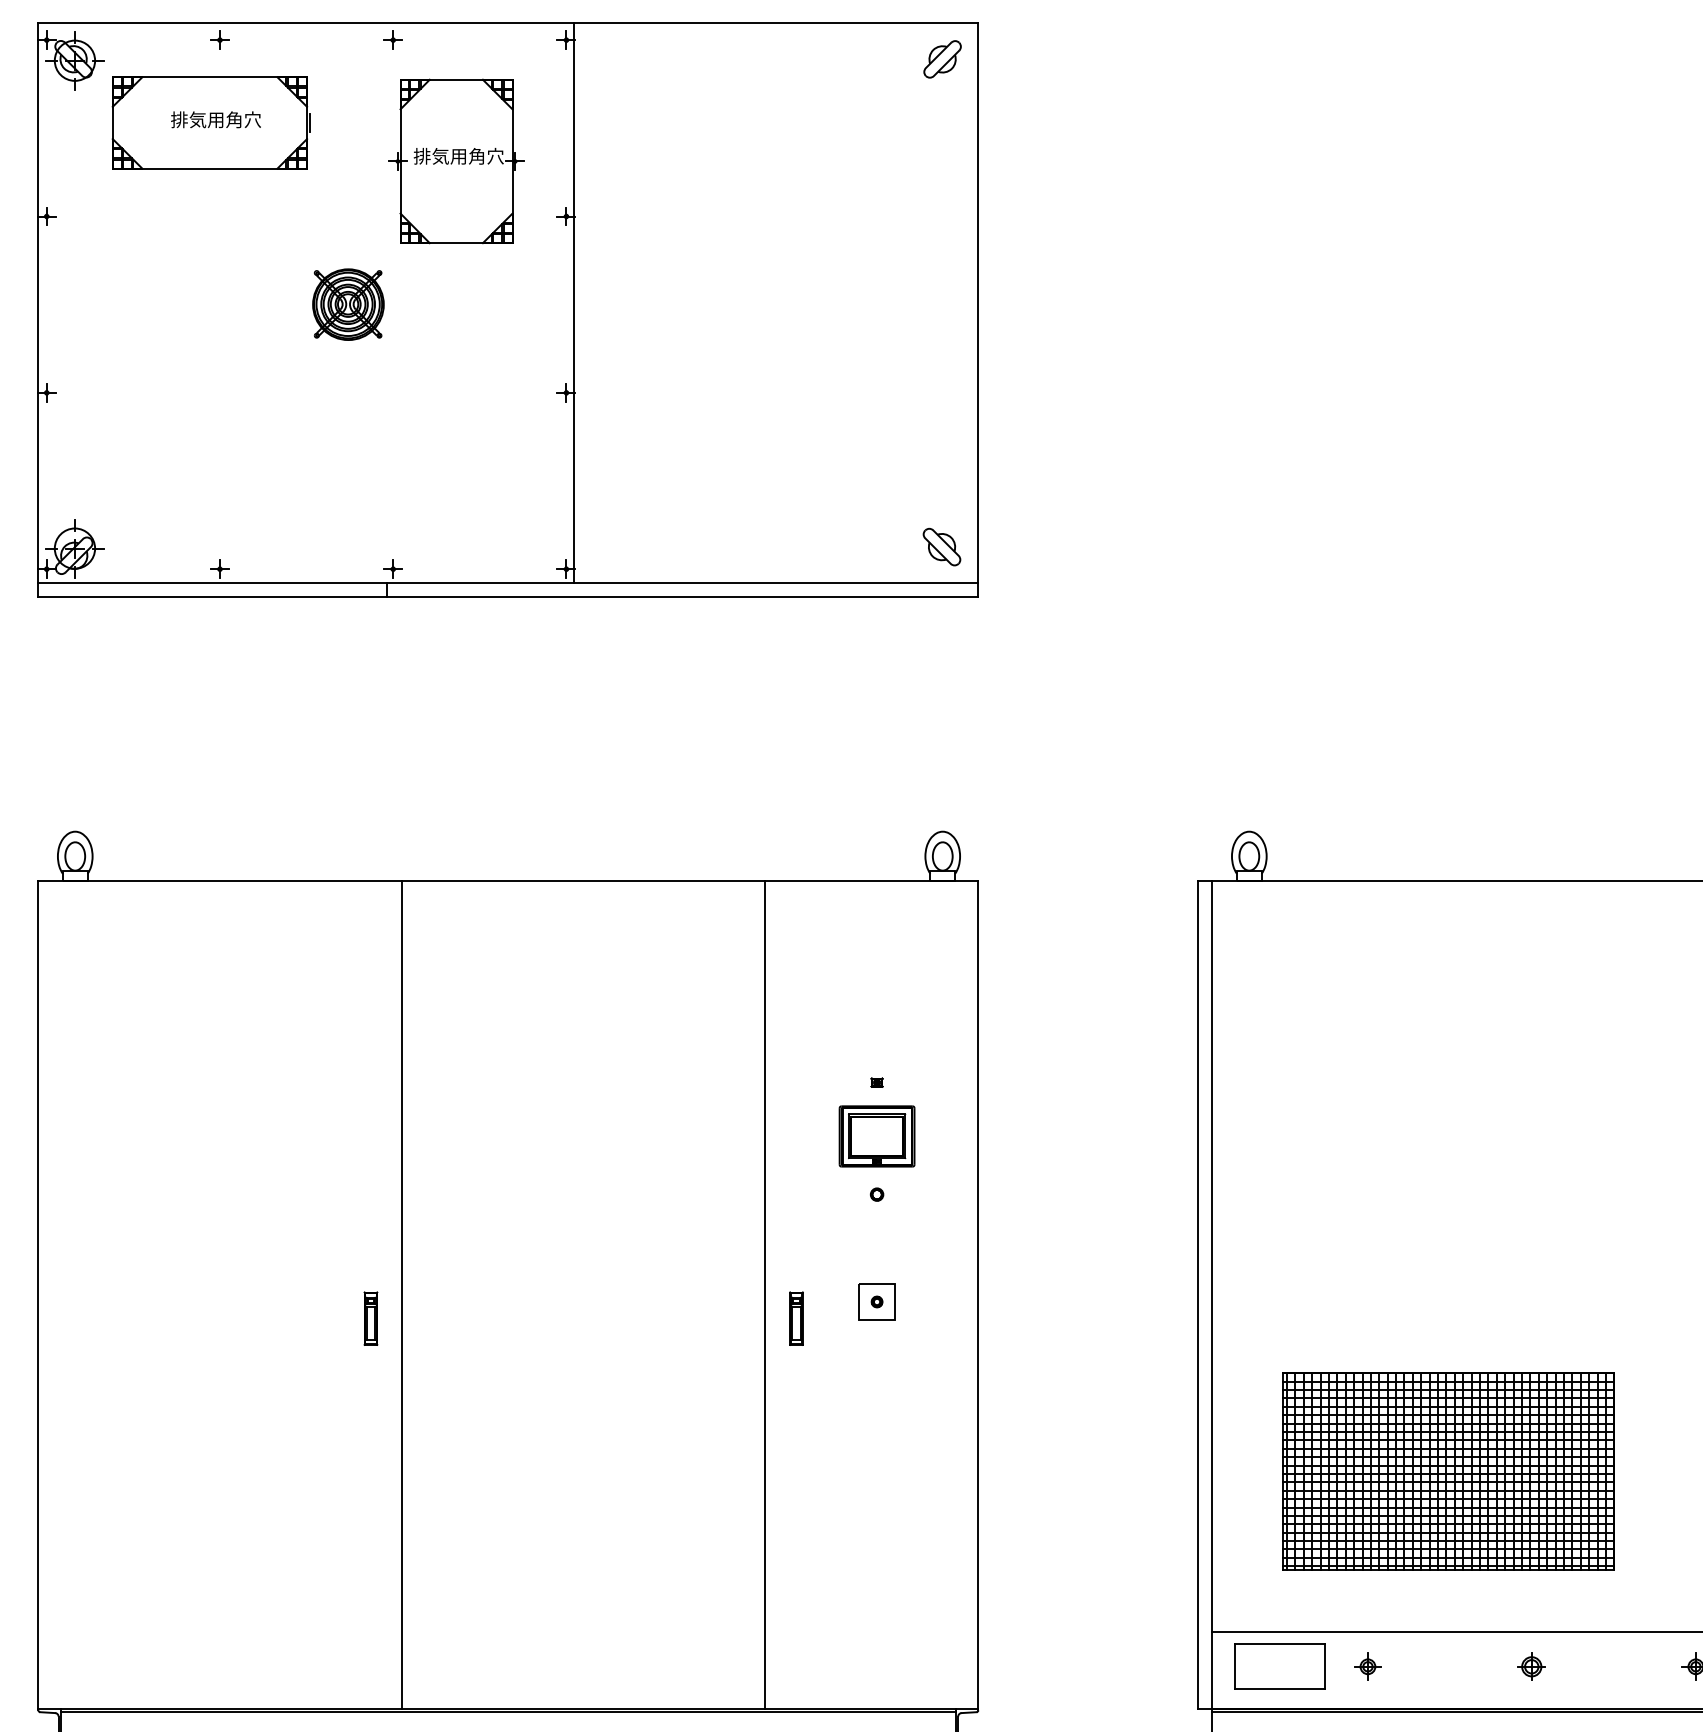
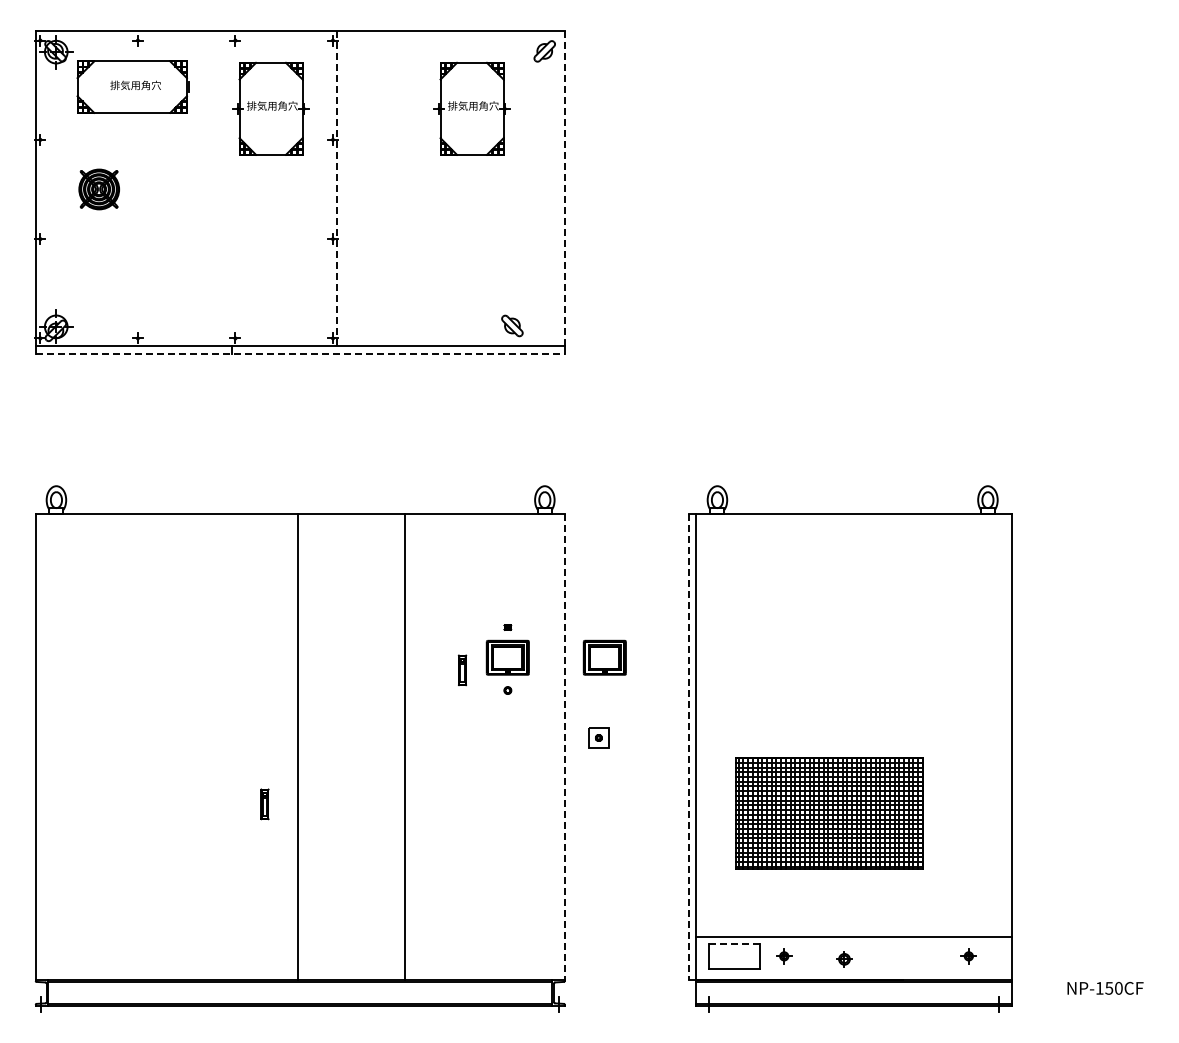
part: (812, 160) -> (471, 108), added
line: (574, 302) -> (337, 188), solid -> dashed
line: (977, 302) -> (564, 188), solid -> dashed
part: (347, 304) -> (98, 189), moved
part: (942, 546) -> (512, 325), moved
line: (508, 595) -> (300, 353), solid -> dashed
part: (1048, 1135) -> (604, 657), added
line: (402, 1295) -> (297, 747), moved
line: (764, 1295) -> (404, 747), moved
line: (977, 1295) -> (564, 747), solid -> dashed
line: (1197, 1295) -> (688, 747), solid -> dashed
part: (876, 1301) -> (598, 737), moved
part: (370, 1318) -> (264, 804), moved
part: (796, 1318) -> (462, 670), moved
part: (1448, 1471) -> (829, 813), moved
line: (1281, 1643) -> (735, 943), solid -> dashed
part: (1531, 1667) -> (844, 959), moved

